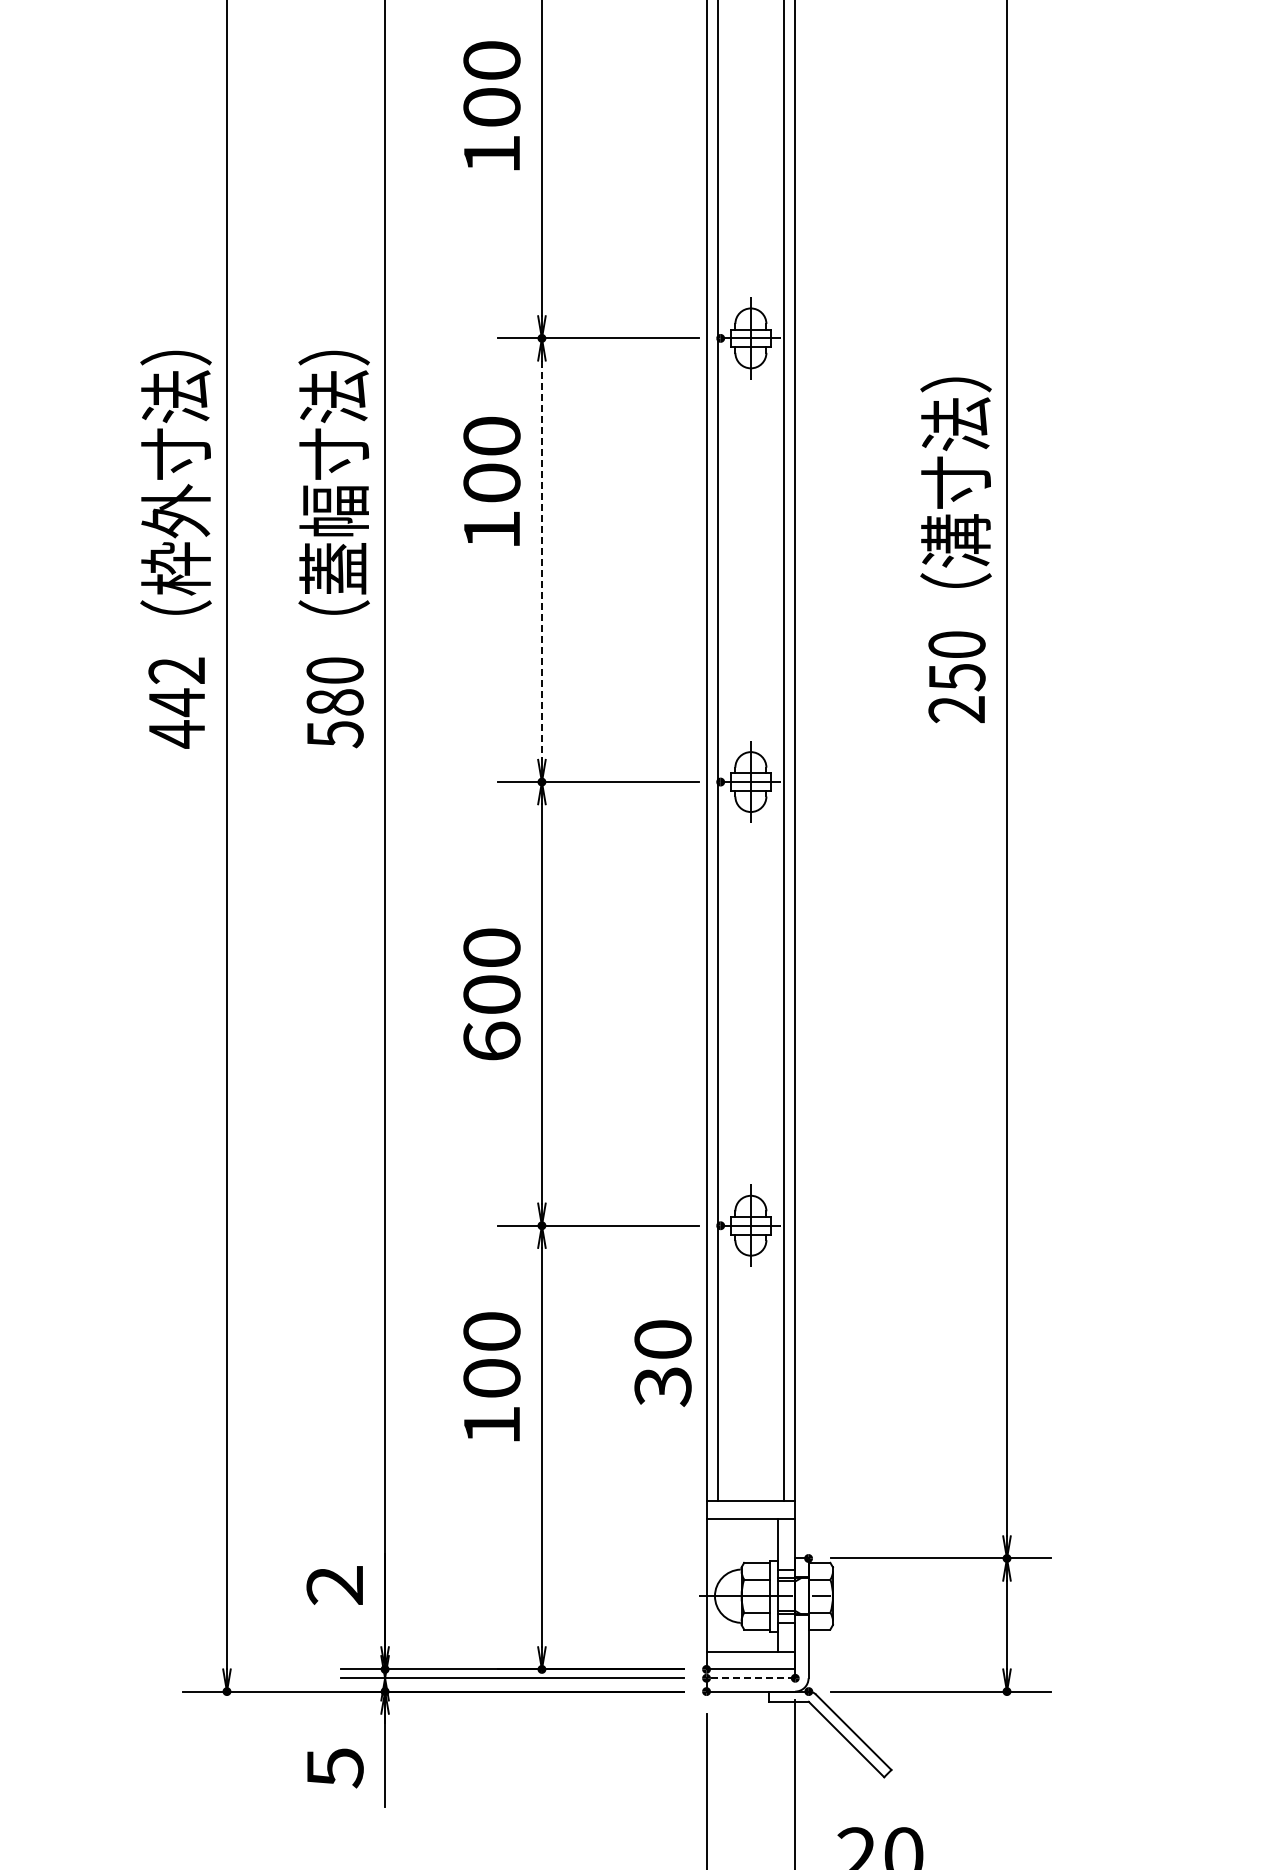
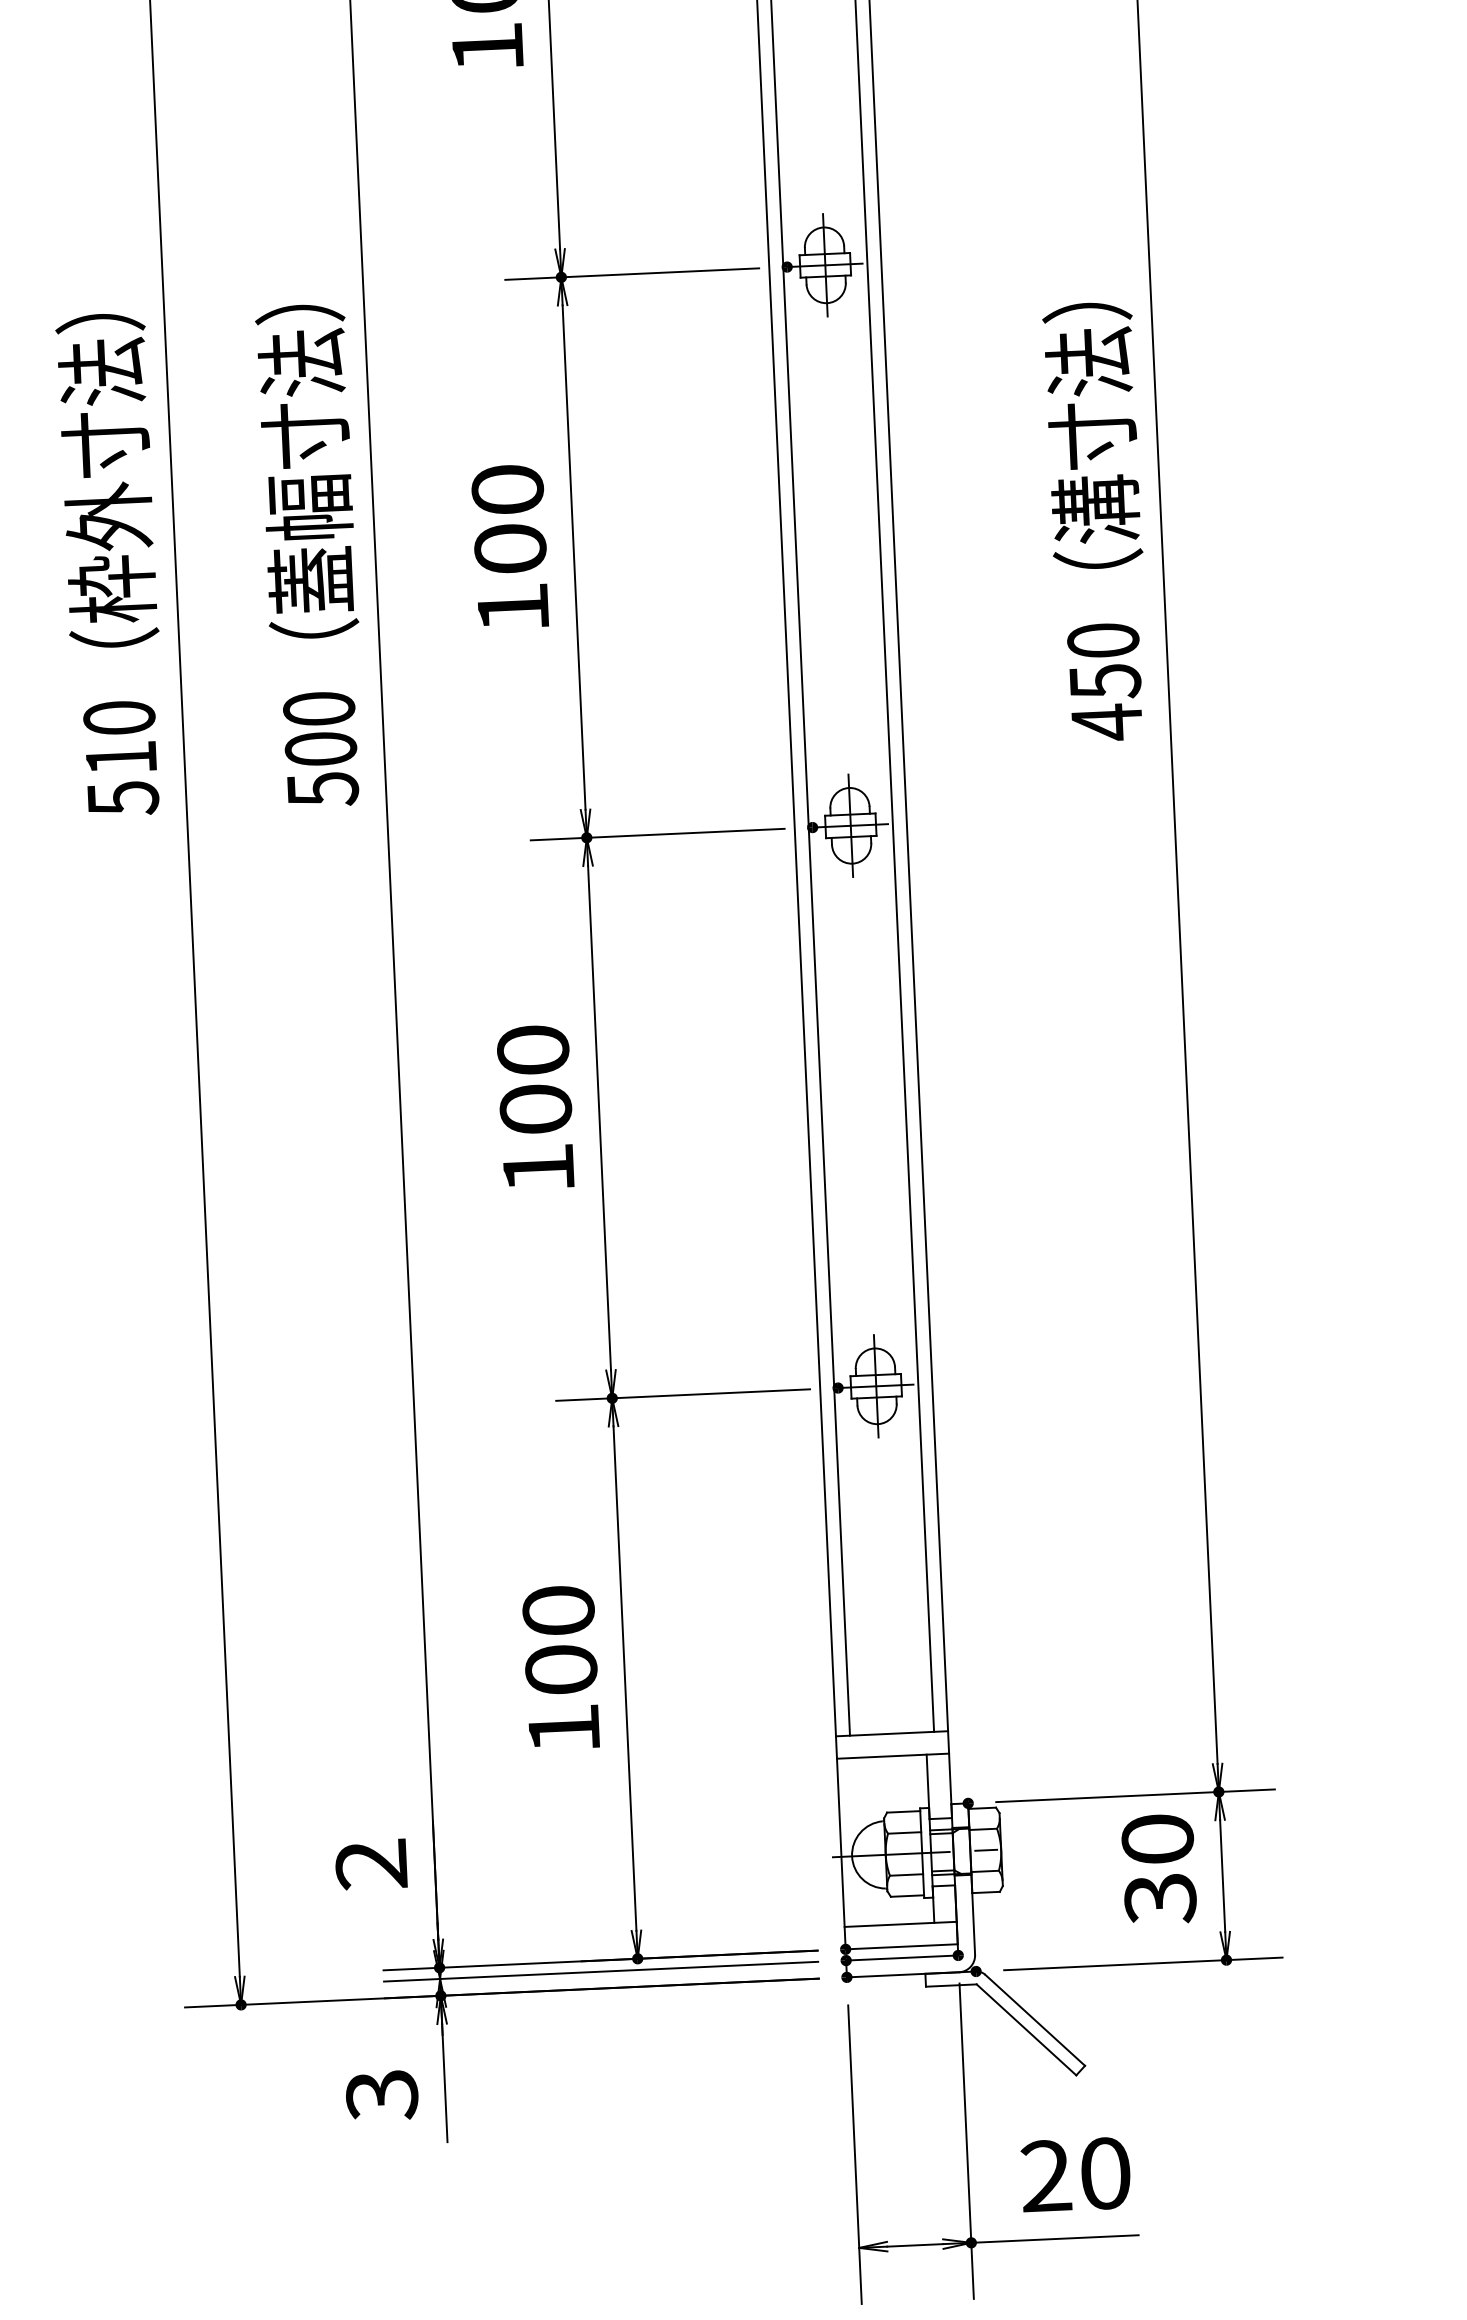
text: (491, 481) -> (509, 546), moved
line: (541, 560) -> (573, 557), dashed -> solid
text: (176, 702) -> (120, 758), 442 -> 510
text: (334, 702) -> (320, 749), 580 -> 500
text: (956, 709) -> (1106, 722), 250 -> 450
text: (491, 1040) -> (537, 1167), 600 -> 100
text: (662, 1363) -> (1158, 1869), moved
text: (491, 1376) -> (560, 1667), moved
line: (750, 1678) -> (901, 1958), dashed -> solid
text: (334, 1768) -> (381, 2095), 5 -> 3

